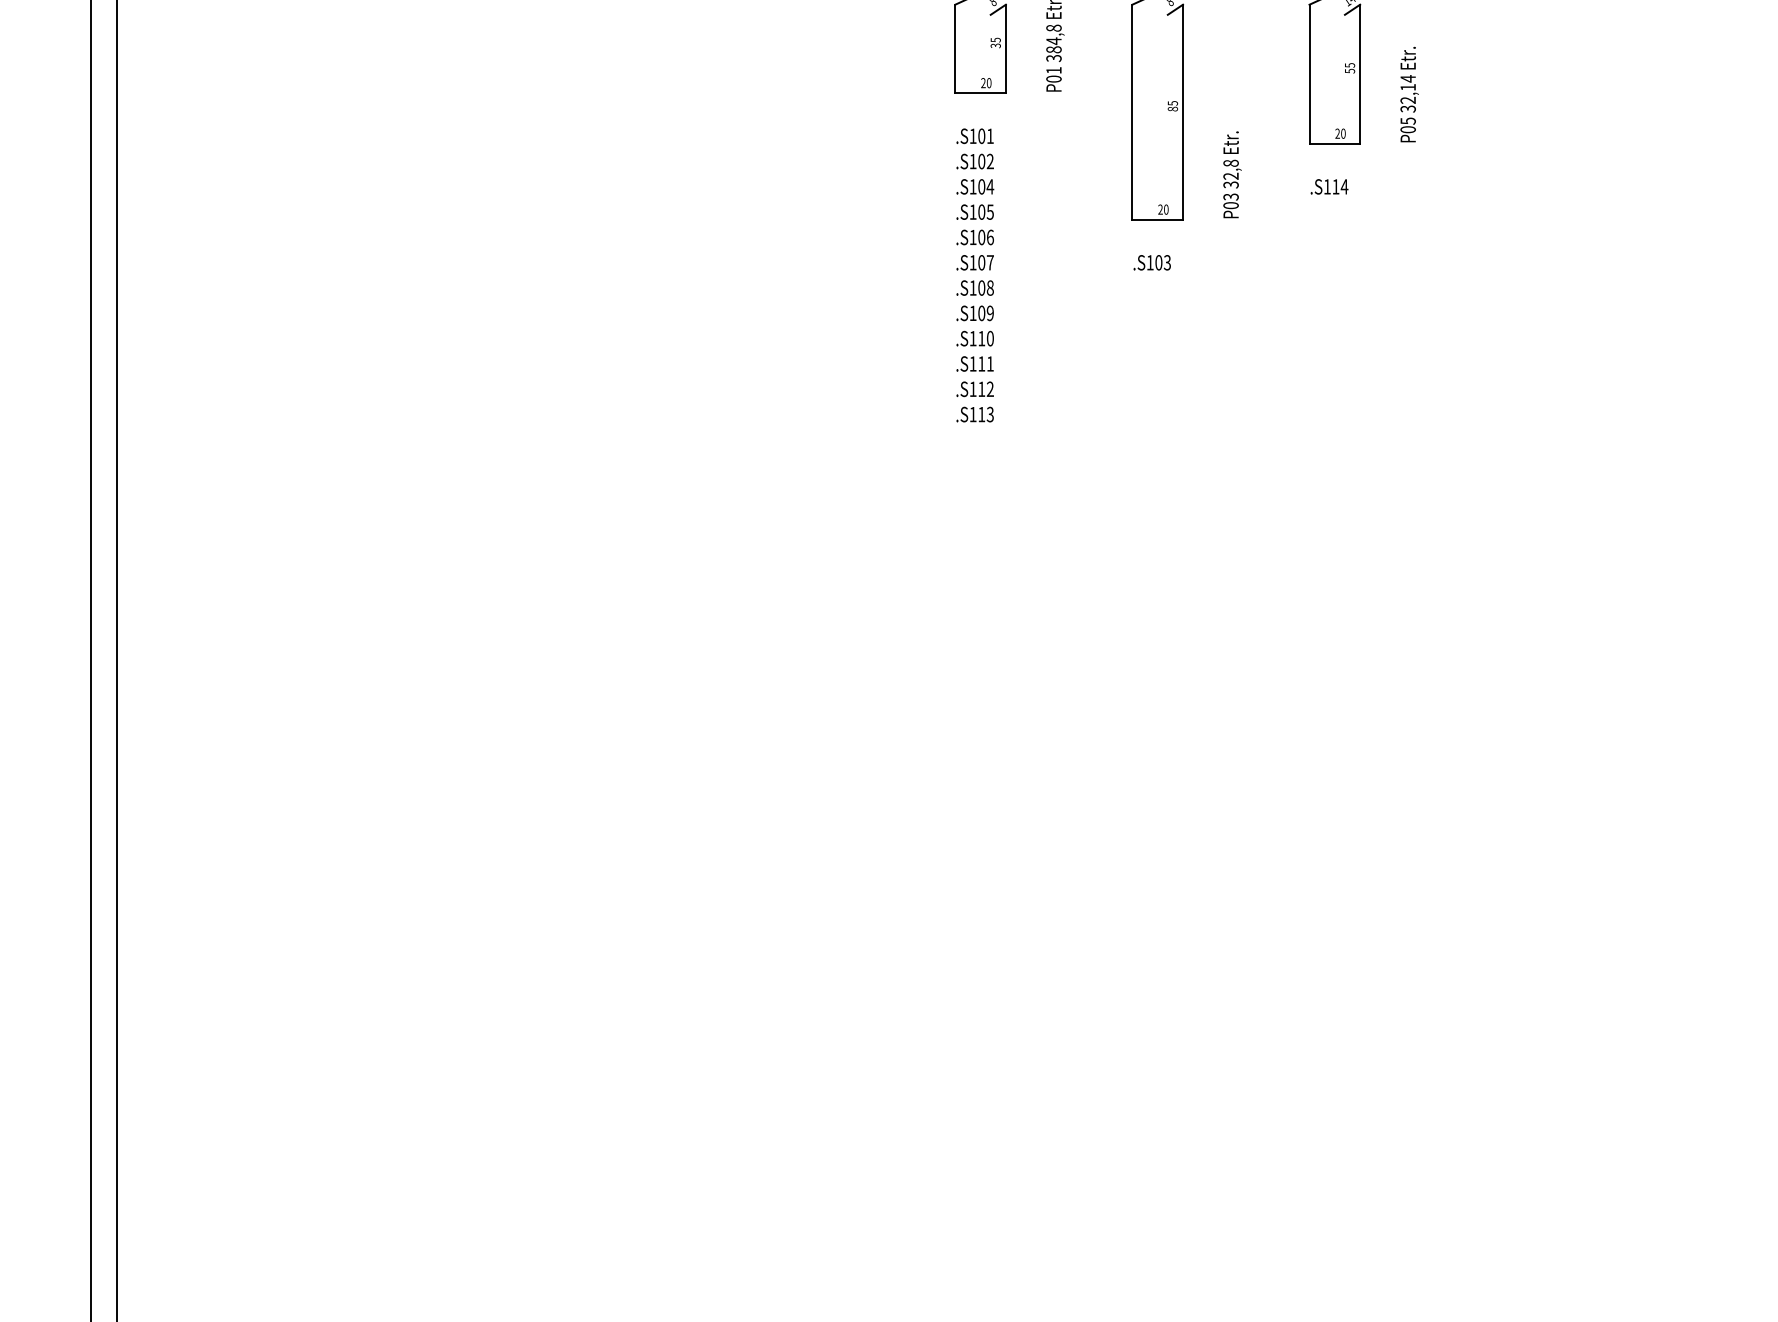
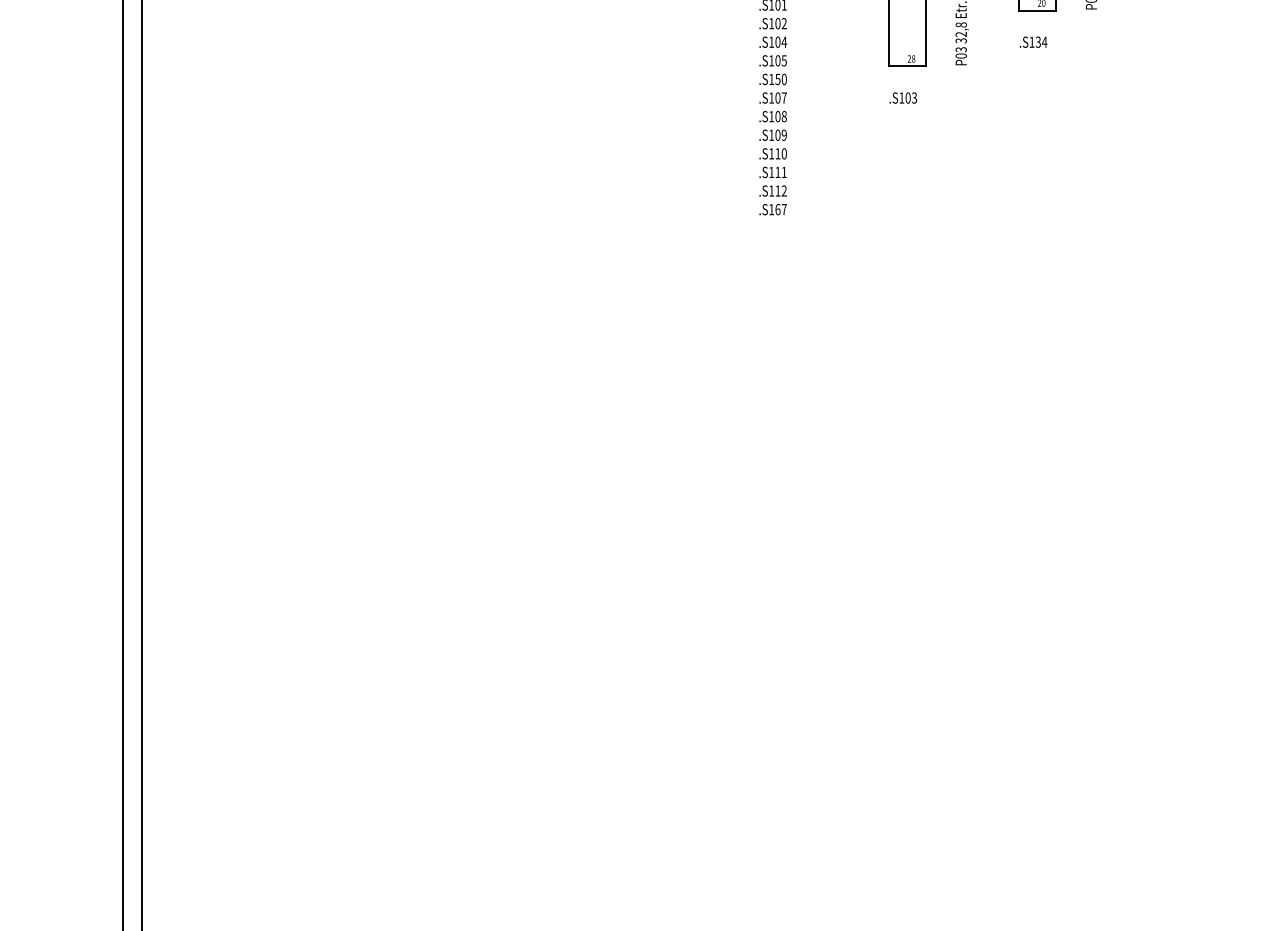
text: (1335, 186) -> (1038, 41), .S114 -> .S134
text: (1166, 210) -> (913, 59), 20 -> 28
text: (985, 237) -> (780, 79), .S106 -> .S150
text: (985, 414) -> (780, 209), .S113 -> .S167

